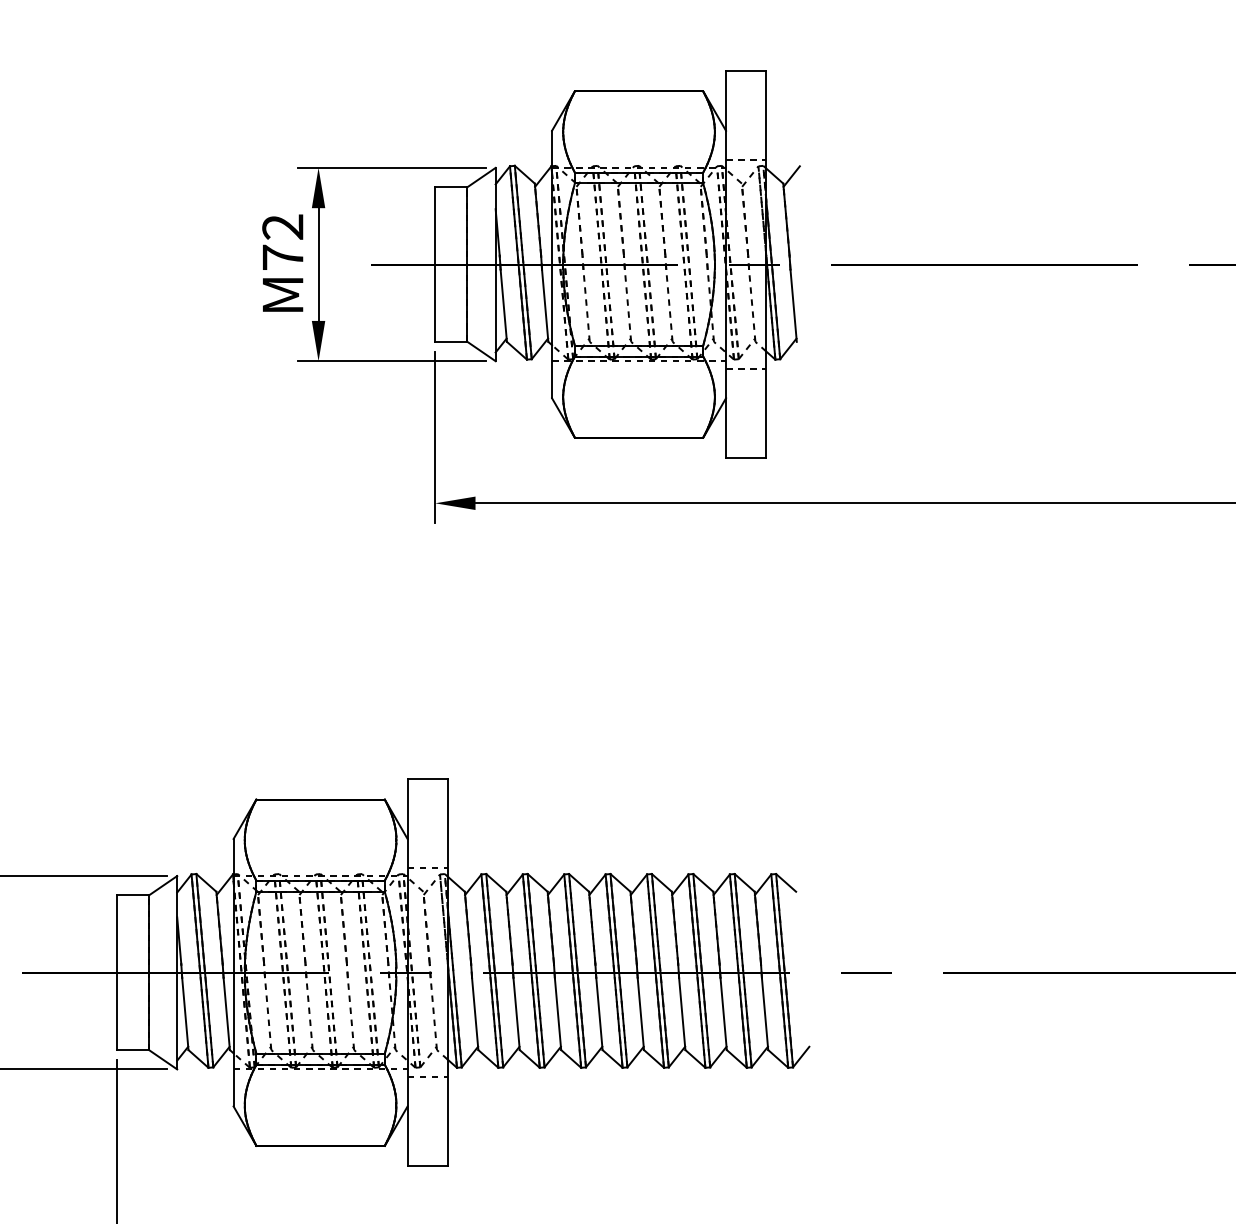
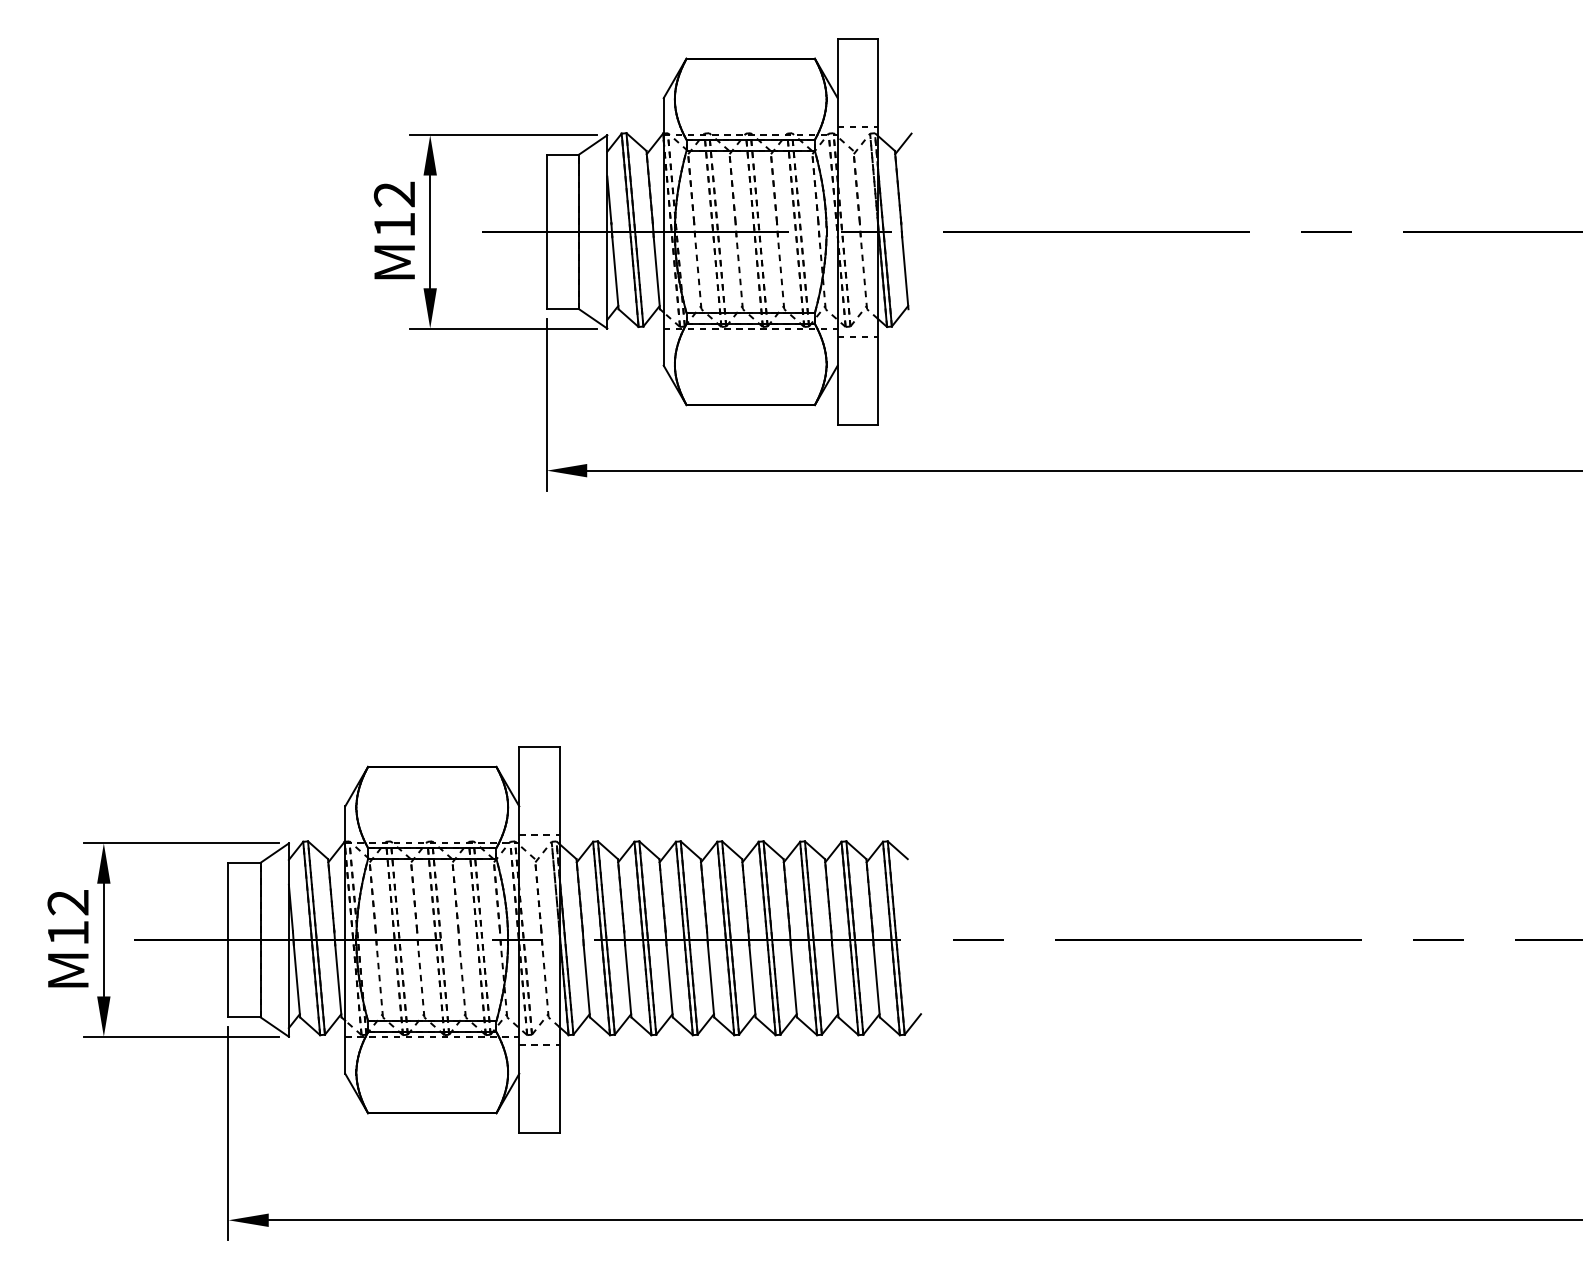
text: (282, 257) -> (394, 224), 72 -> 12

